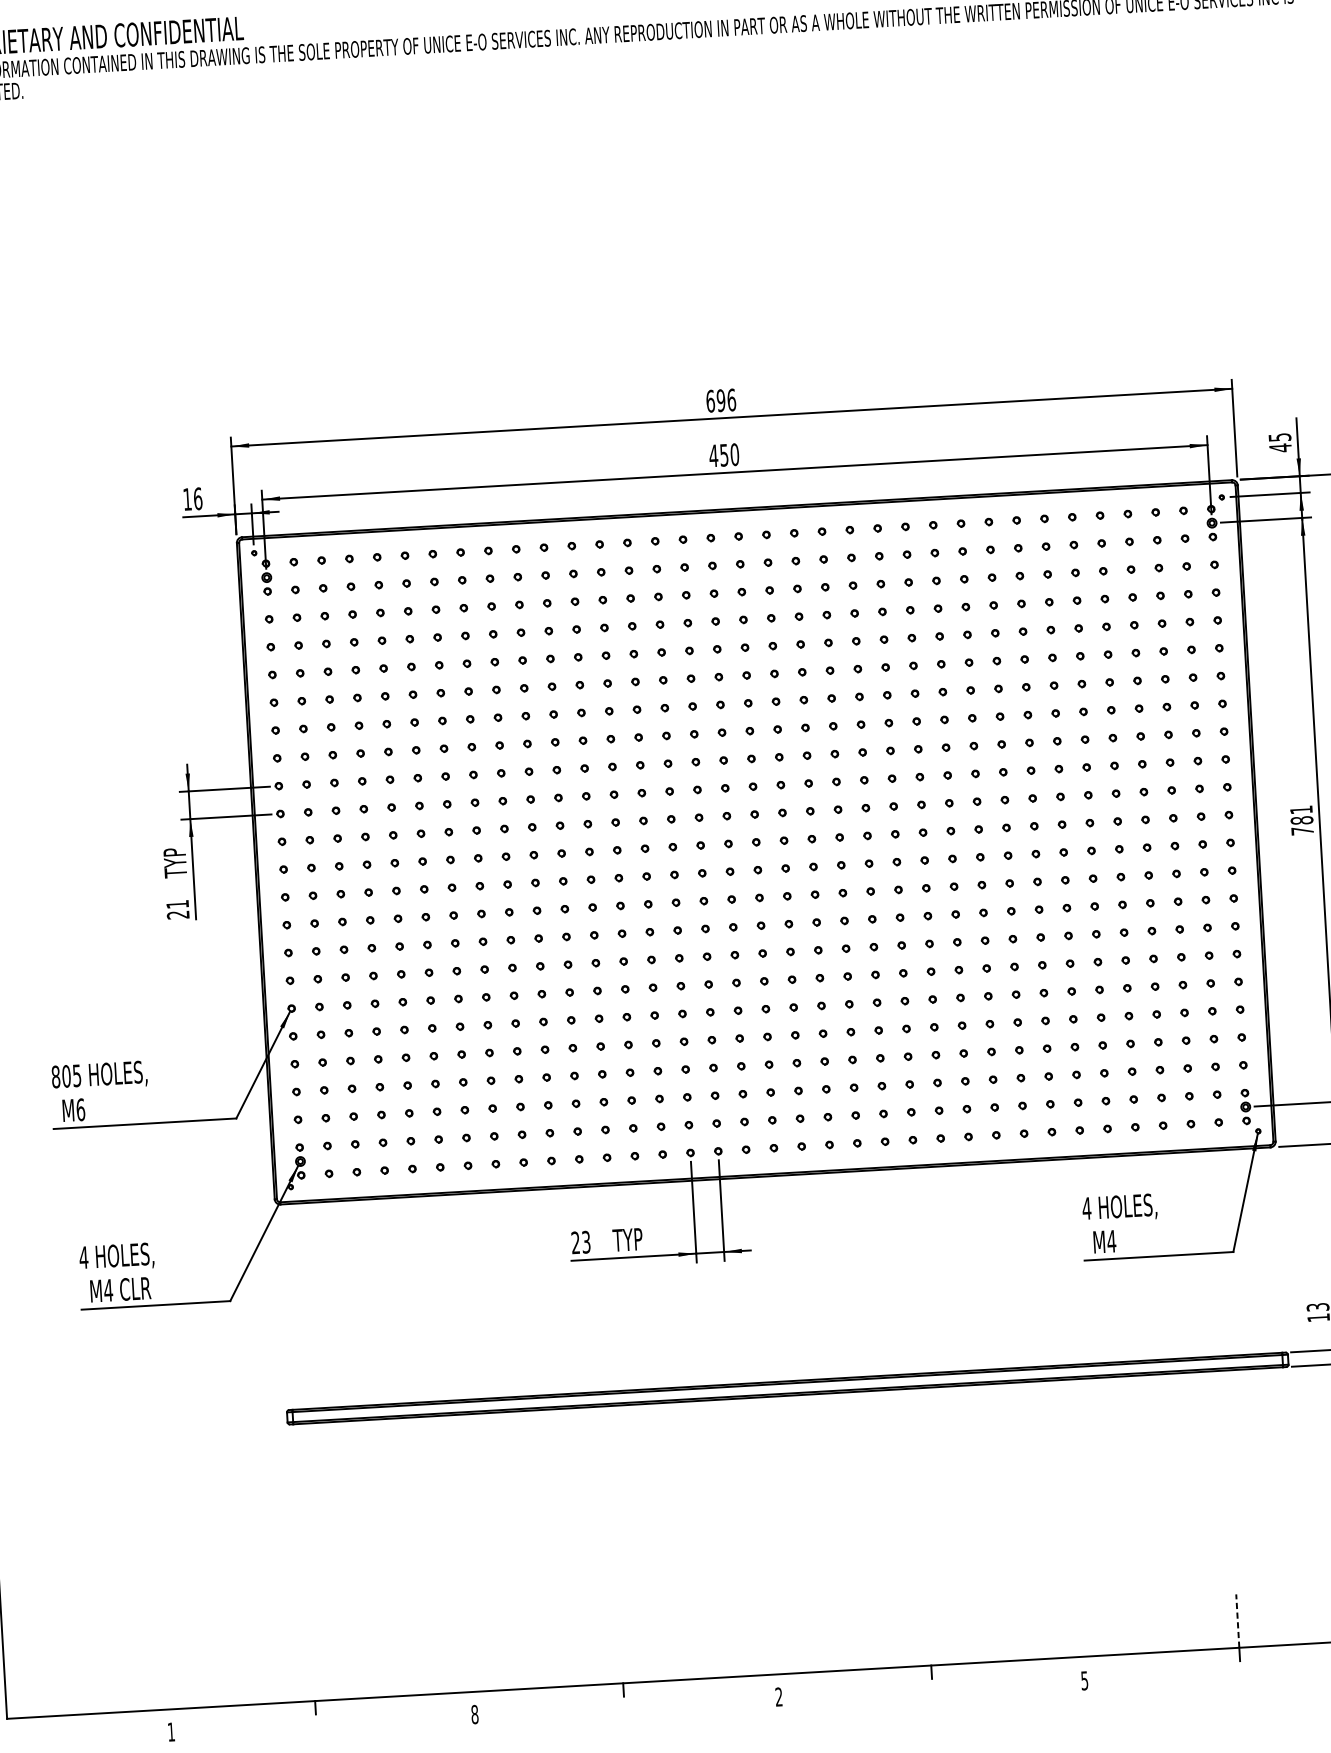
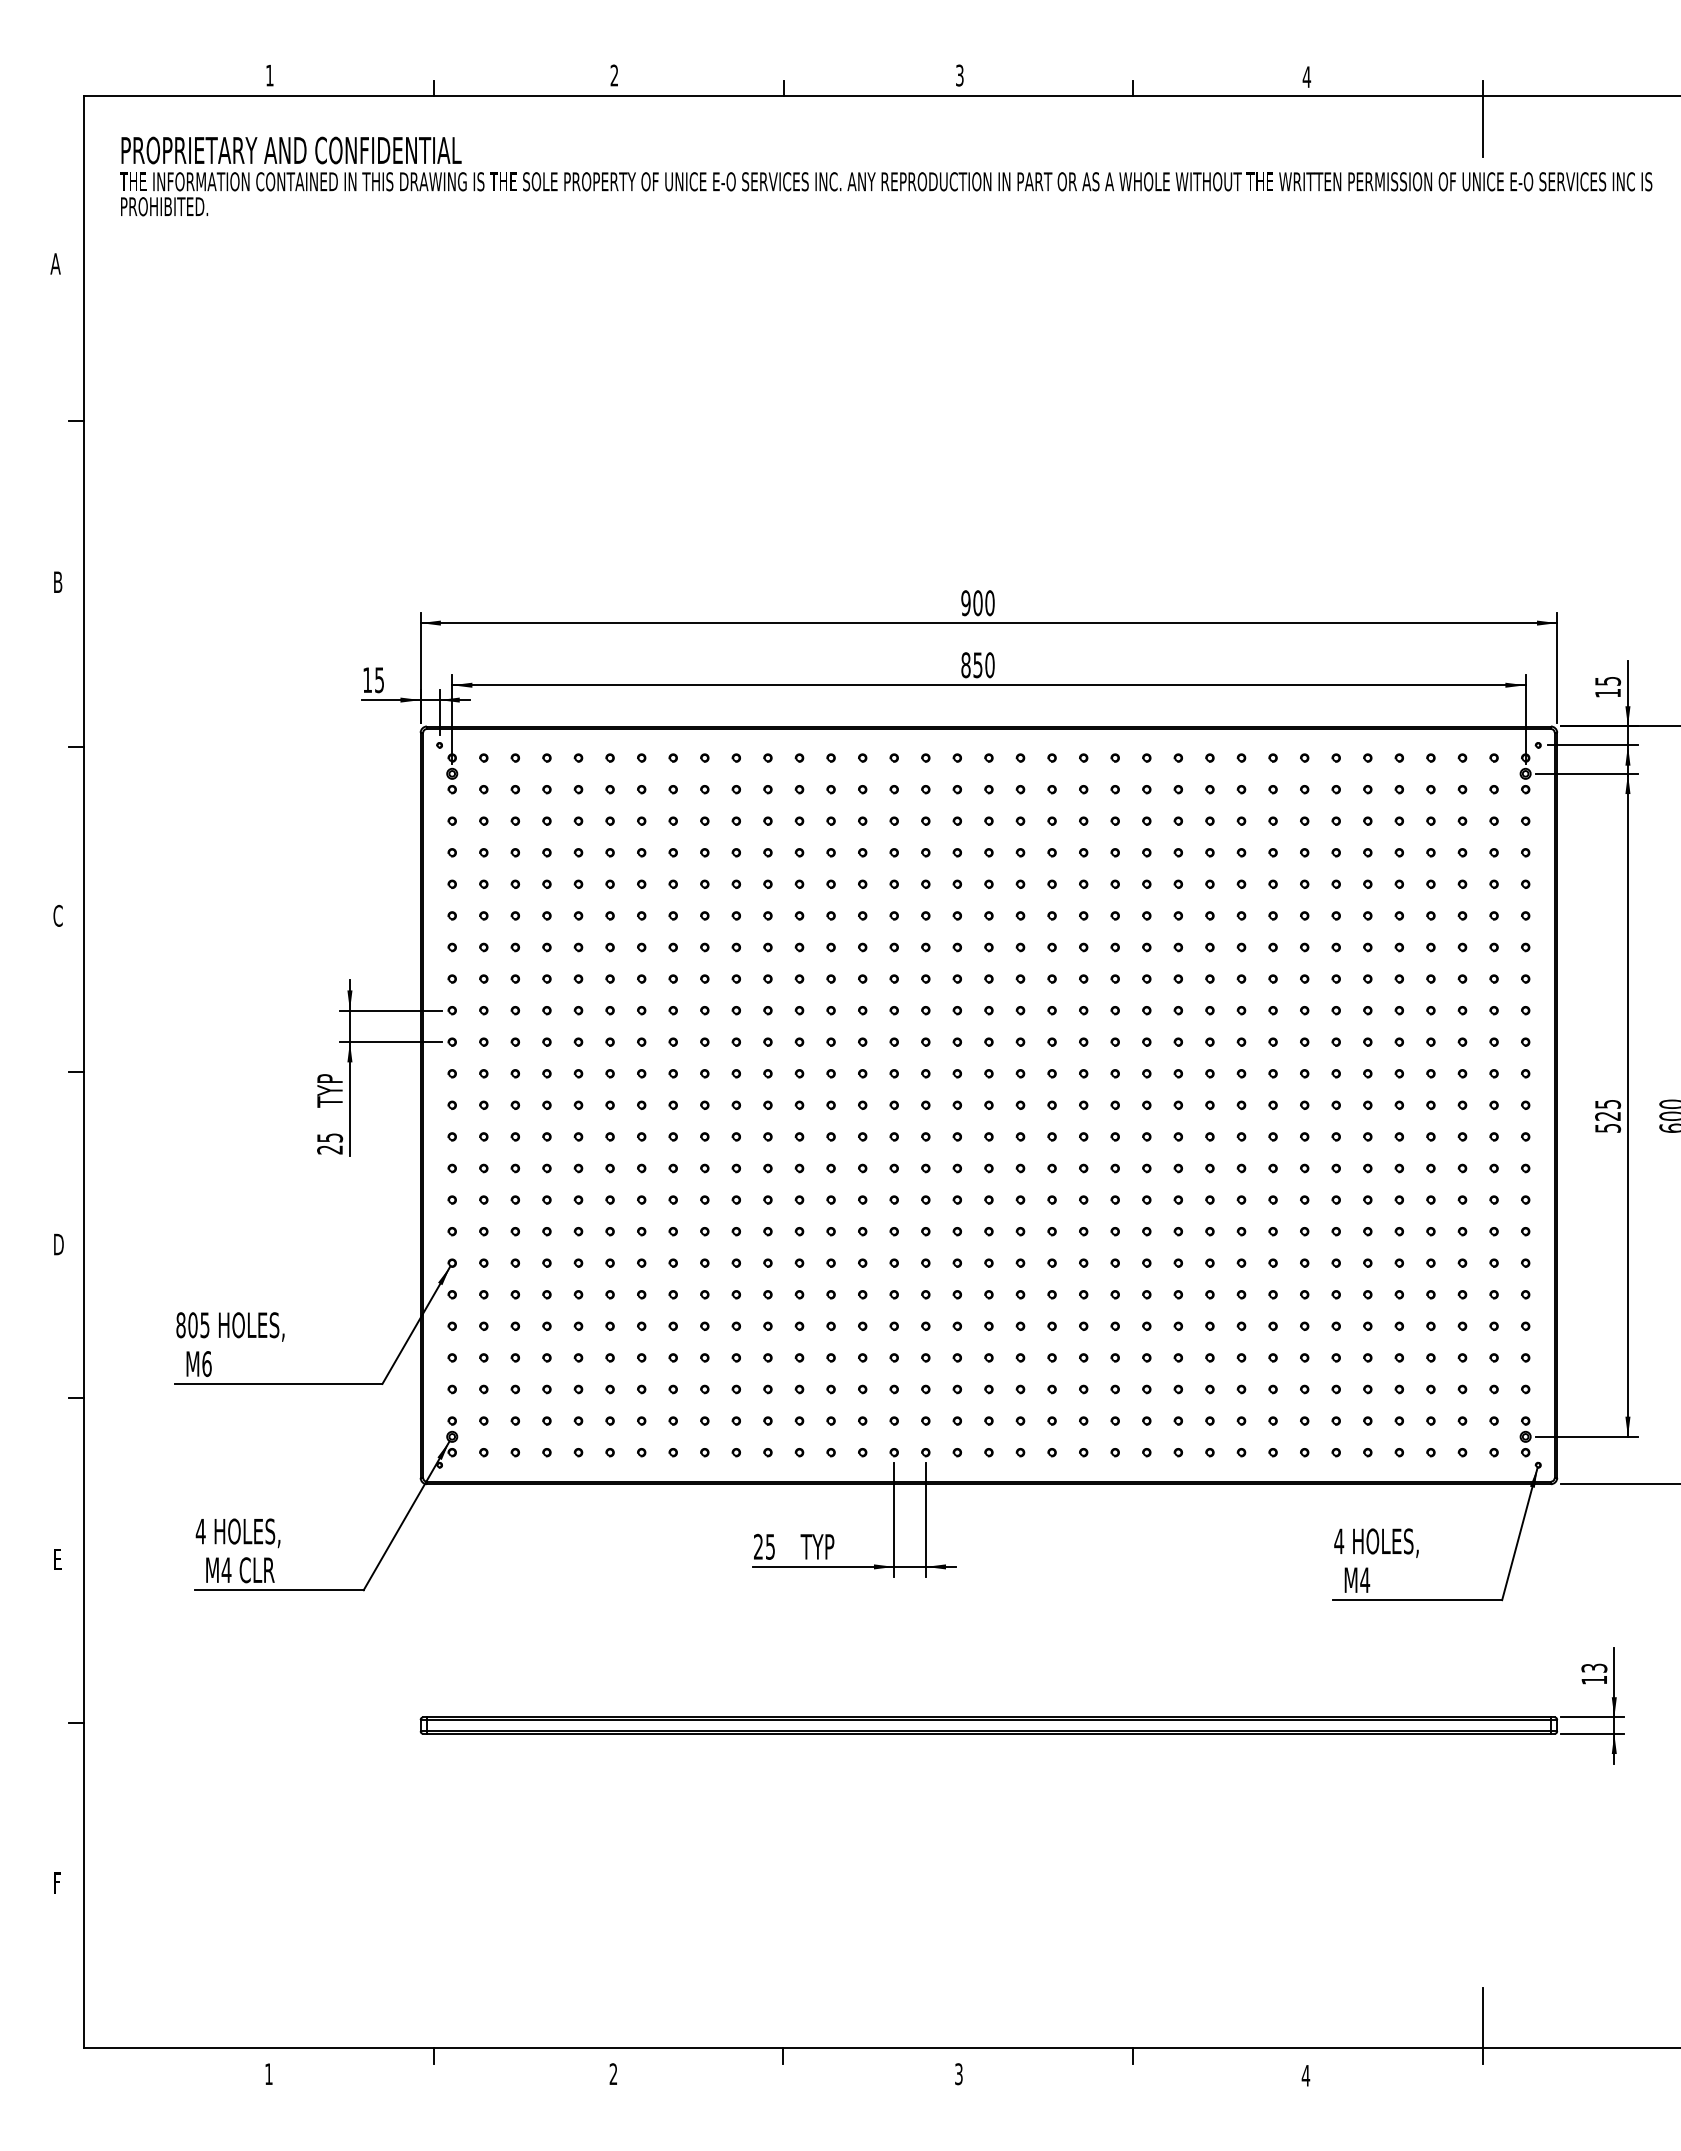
text: (720, 400) -> (977, 603), 696 -> 900
text: (1280, 448) -> (1607, 693), 45 -> 15
text: (713, 456) -> (965, 665), 450 -> 850
text: (198, 499) -> (379, 680), 16 -> 15
text: (1302, 820) -> (1608, 1116), 781 -> 525
text: (178, 904) -> (330, 1137), 21 -> 25
text: (586, 1241) -> (770, 1546), 23 -> 25
line: (1238, 1620) -> (1483, 2017), dashed -> solid
text: (1084, 1680) -> (1305, 2075), 5 -> 4
text: (778, 1697) -> (958, 2074), 2 -> 3
text: (474, 1714) -> (613, 2074), 8 -> 2

